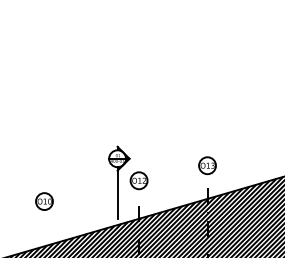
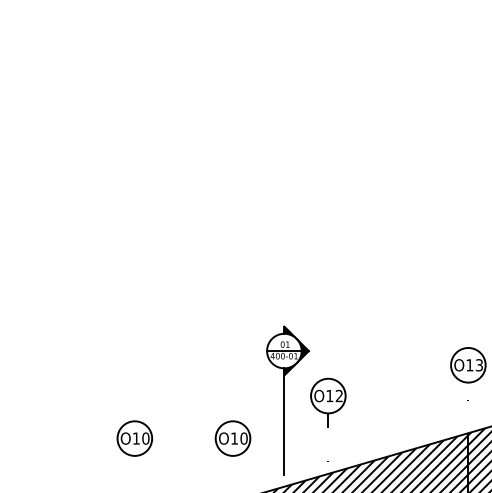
part: (92, 201) -> (233, 438), added

